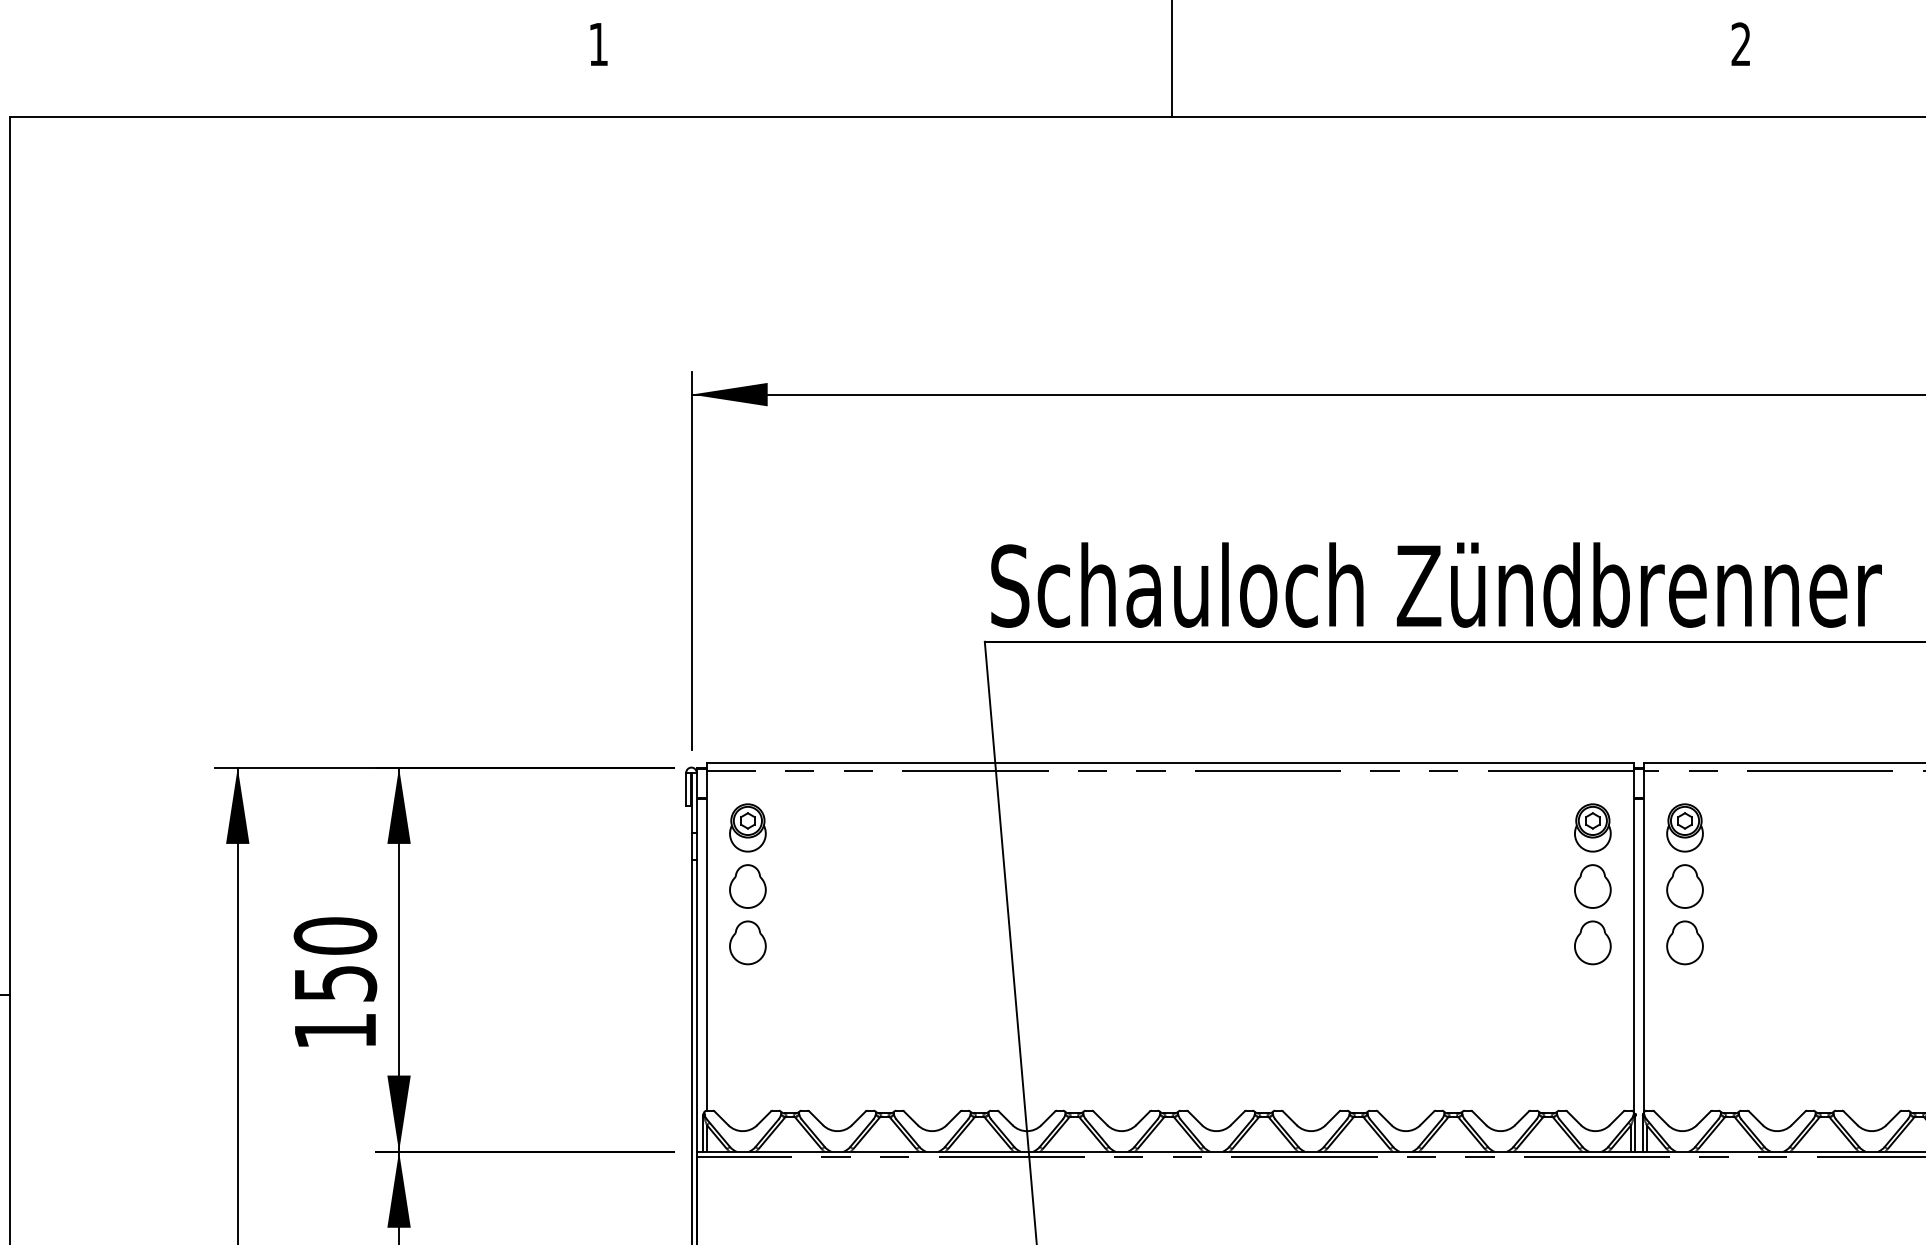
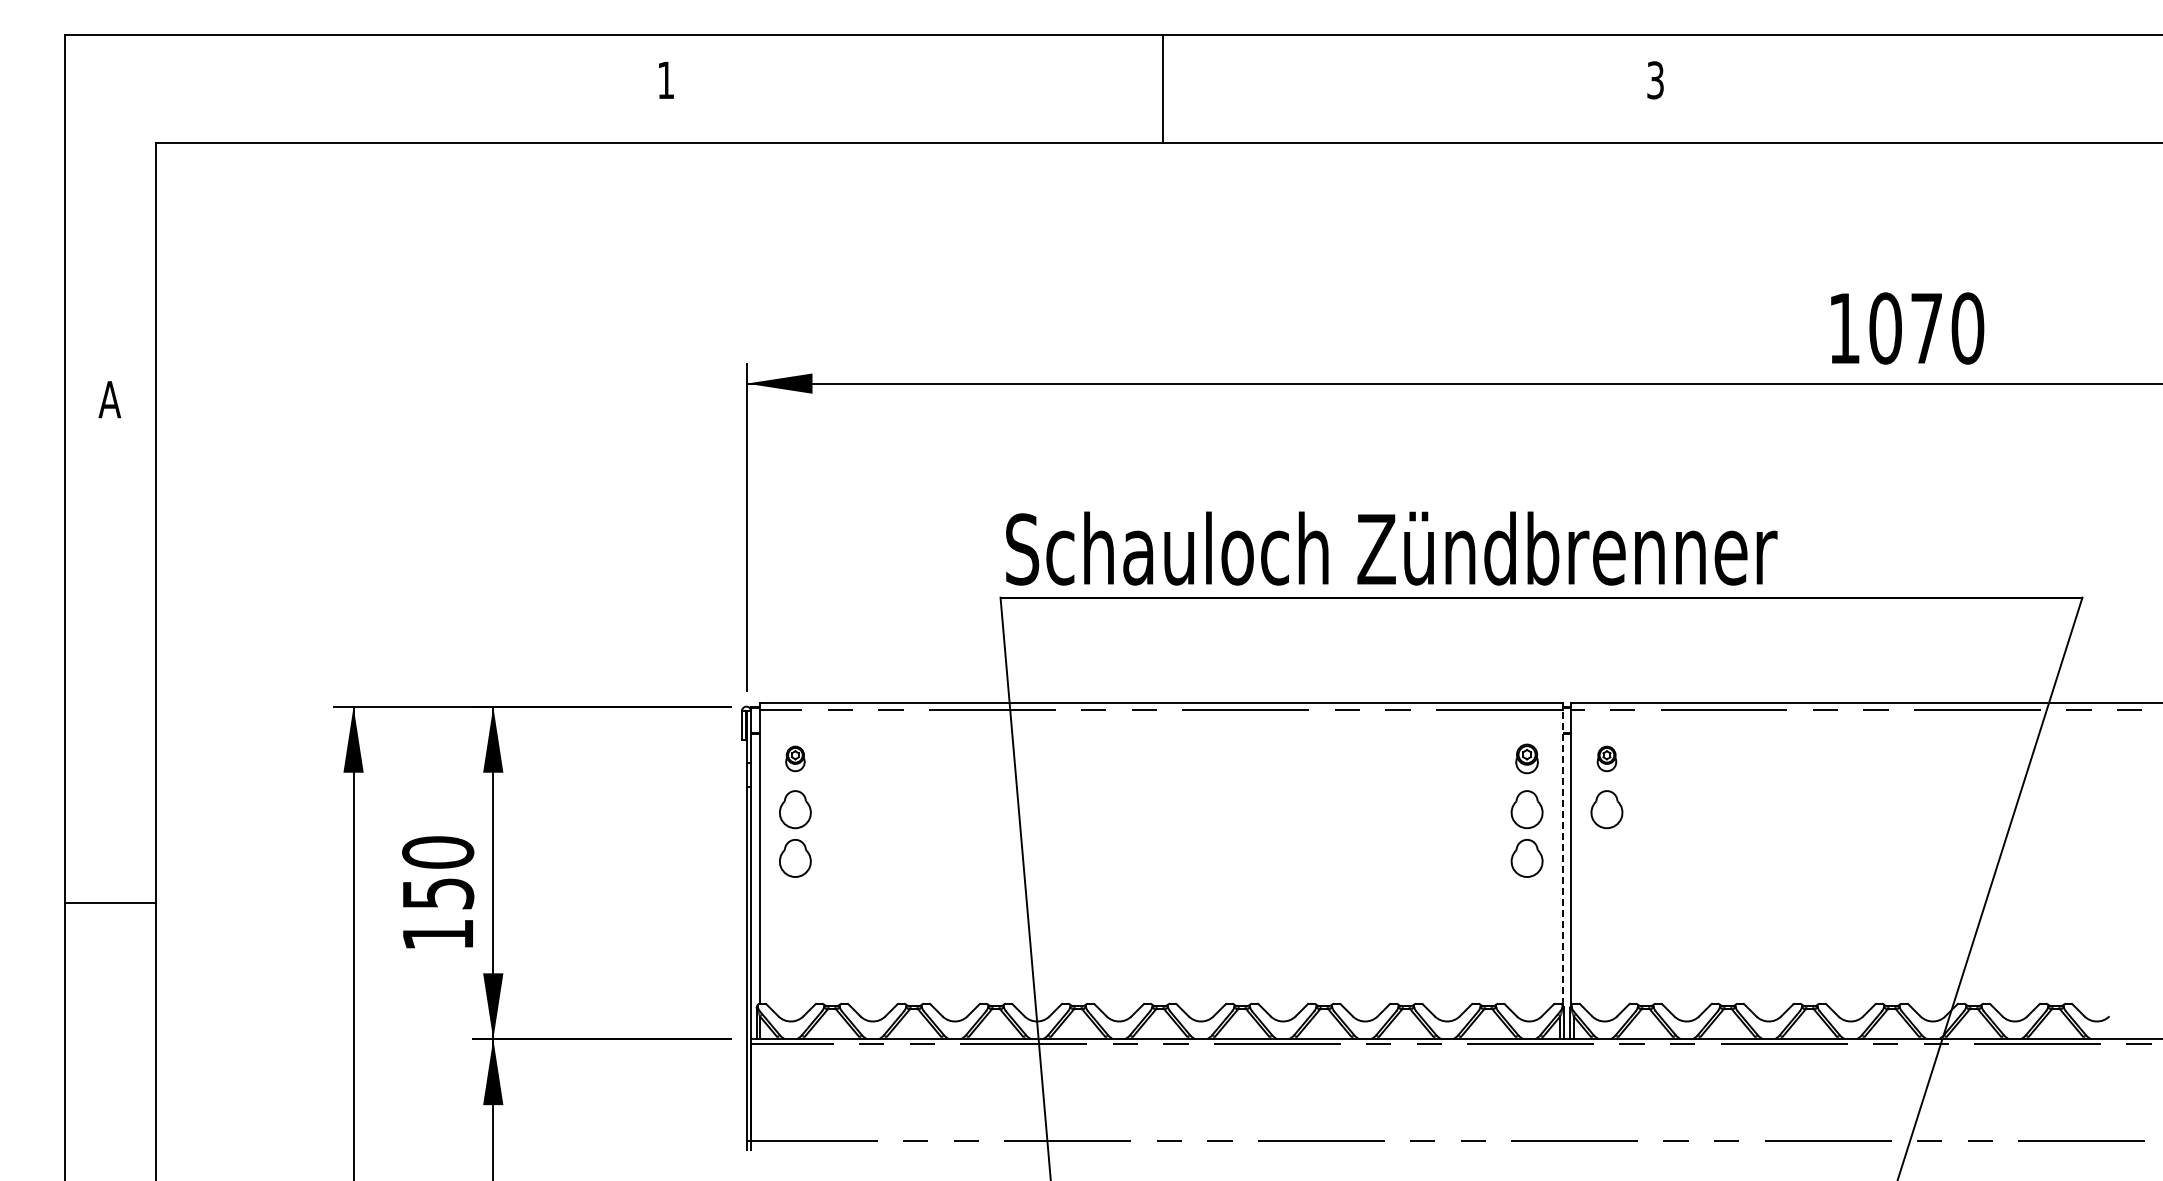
text: (1741, 44) -> (1655, 80), 2 -> 3
part: (748, 827) -> (795, 758), size x0.6
part: (1592, 827) -> (1526, 758), size x0.7
part: (1684, 827) -> (1606, 758), size x0.6
line: (1633, 941) -> (1562, 857), solid -> dashed
part: (1684, 942) -> (1606, 858), removed

